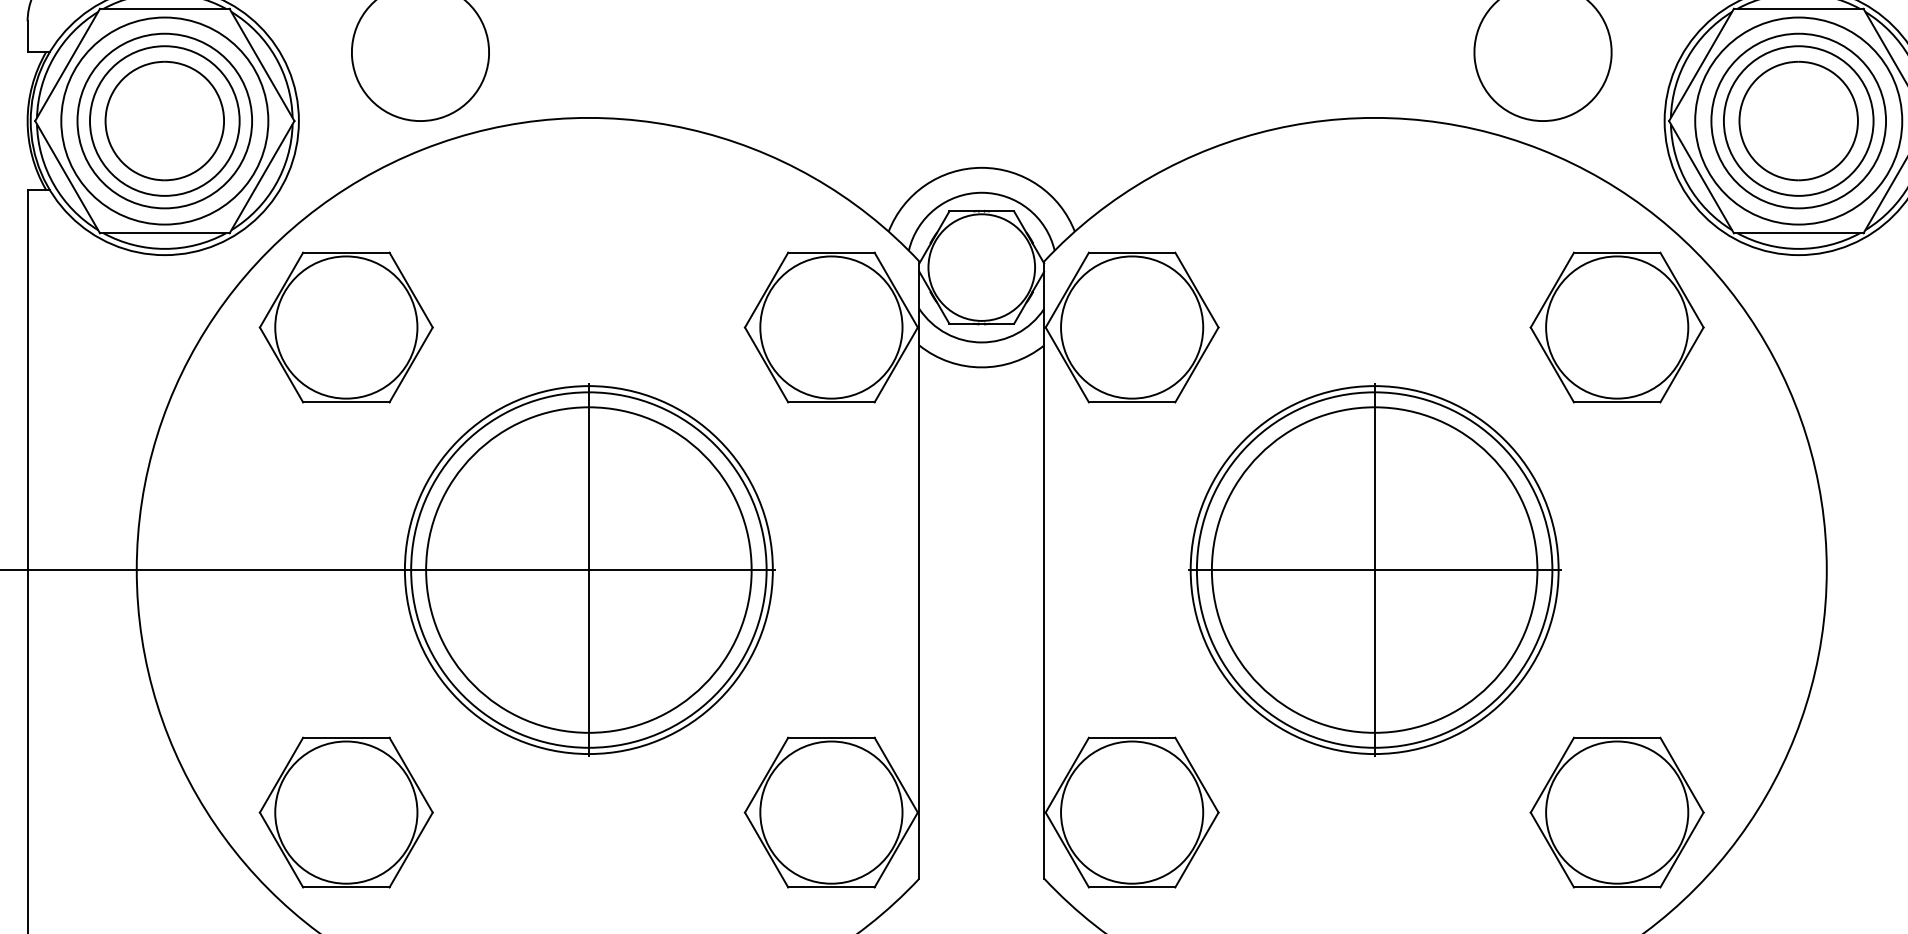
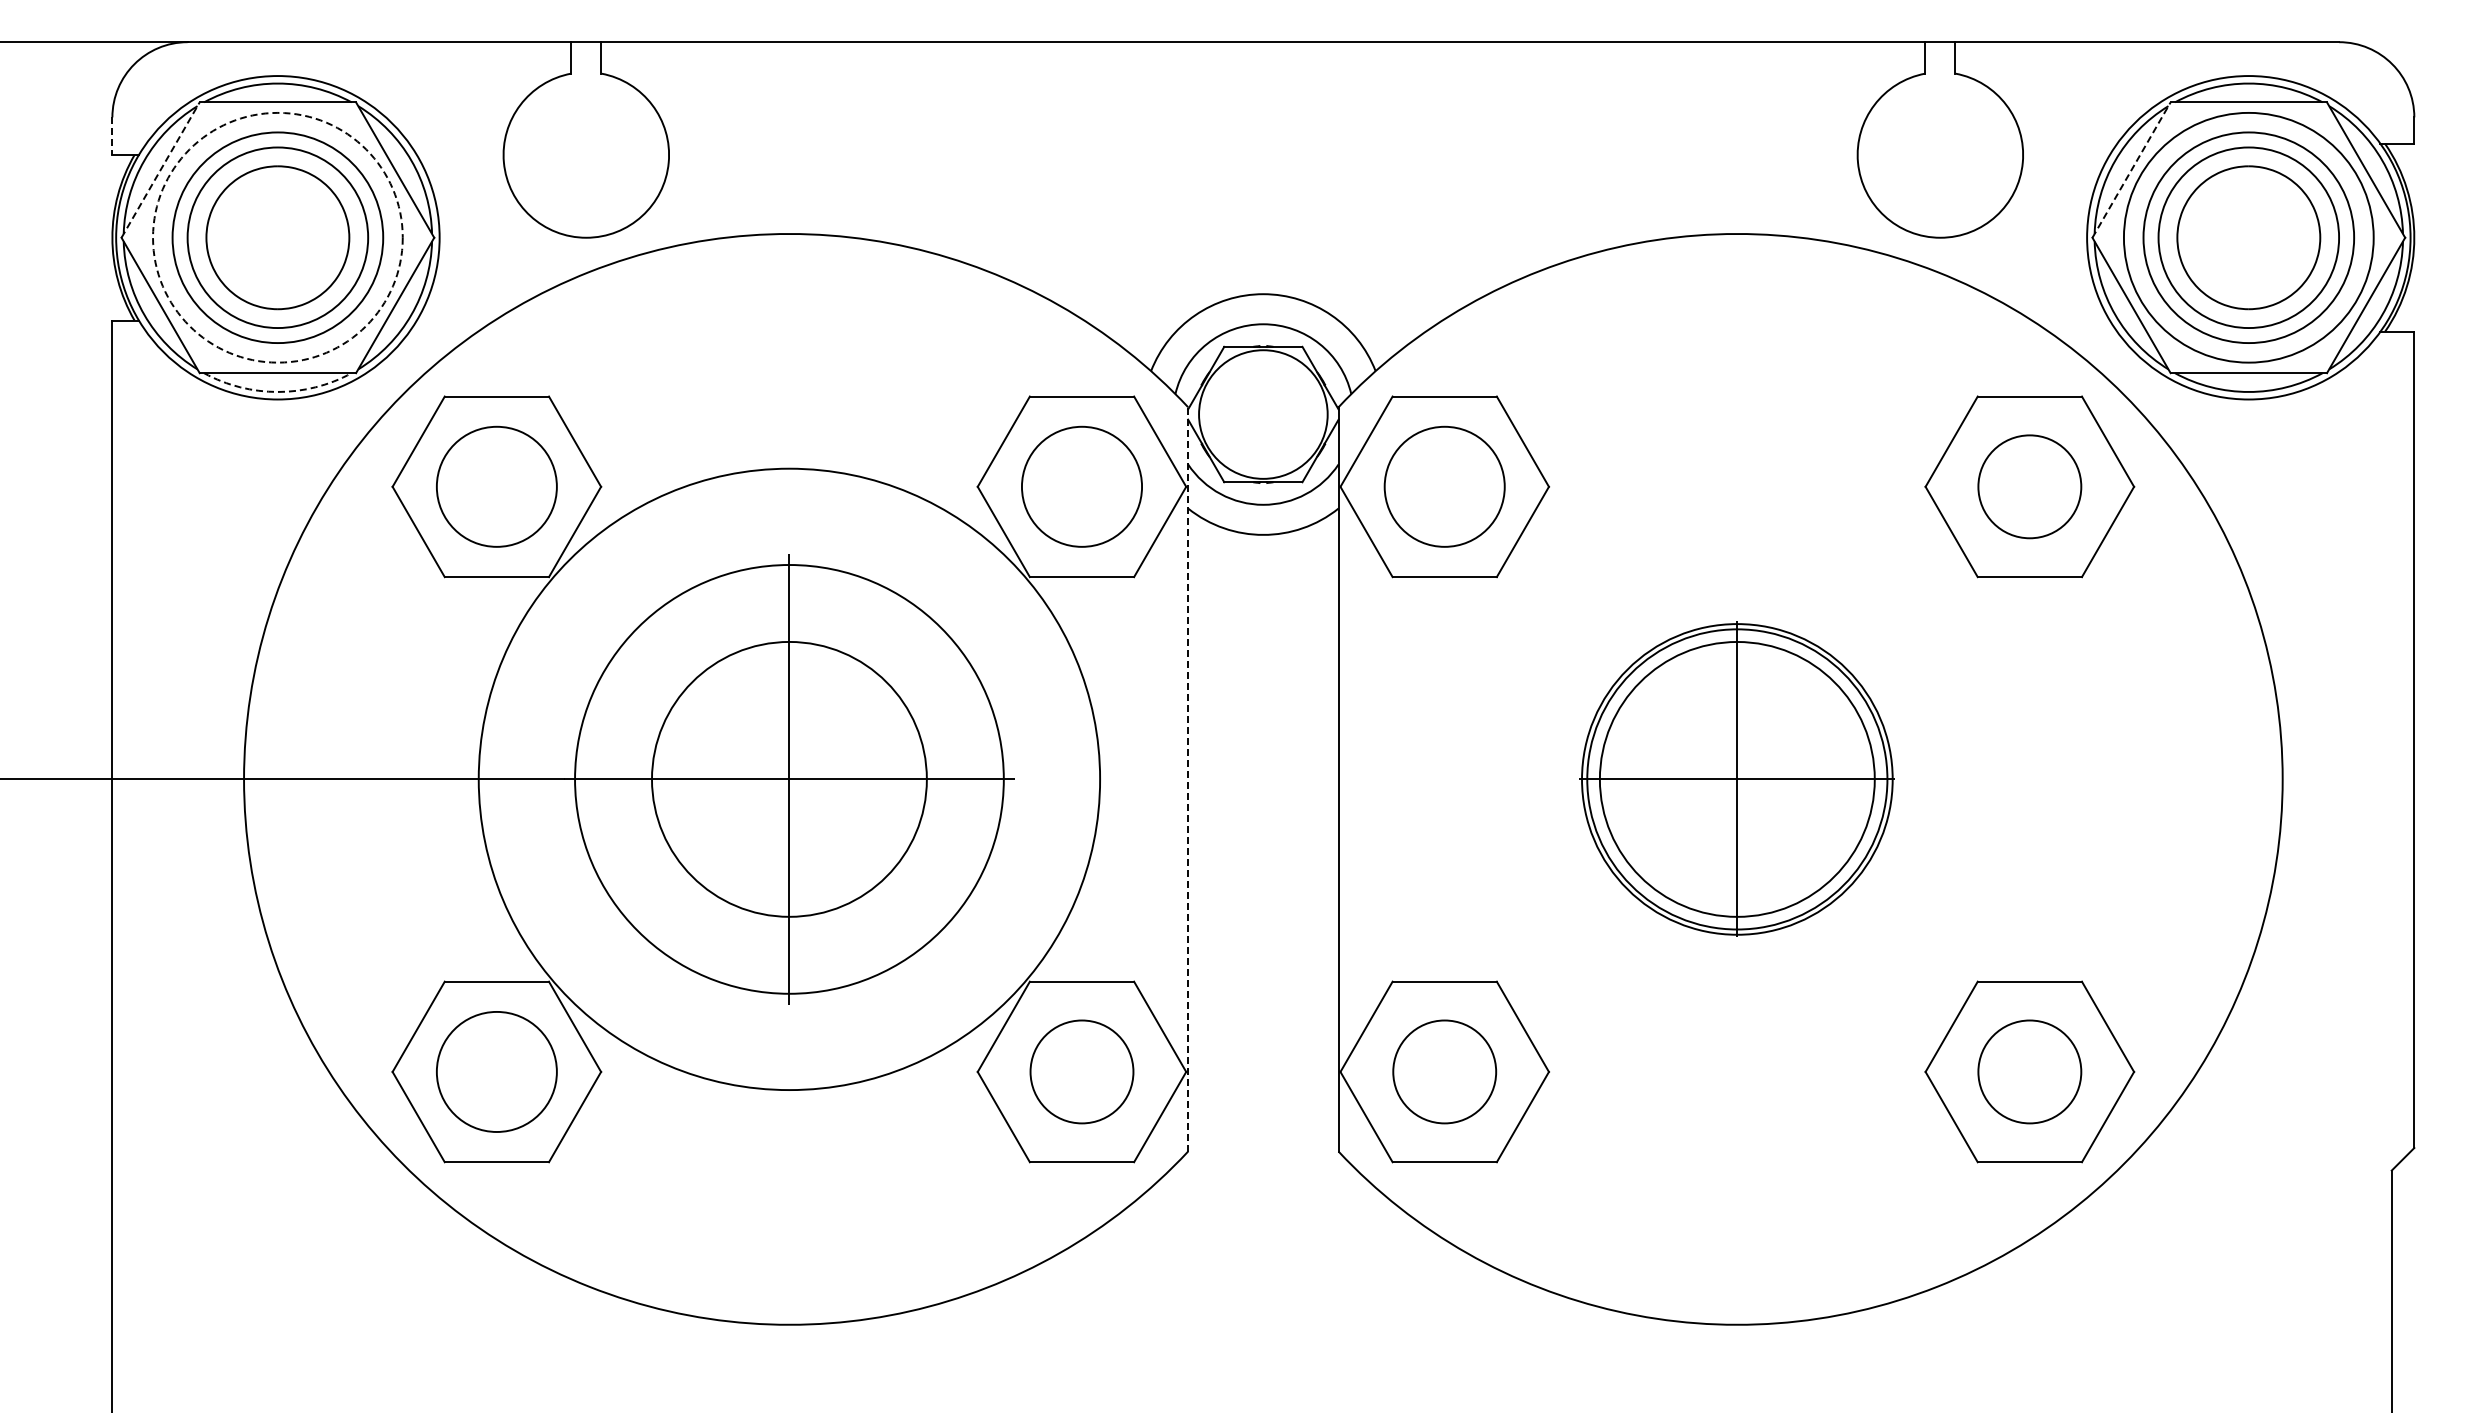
line: (27, 37) -> (112, 136), solid -> dashed
line: (67, 64) -> (160, 169), solid -> dashed
line: (1701, 64) -> (2131, 169), solid -> dashed
circle: (164, 120) -> (277, 237), solid -> dashed
arc: (164, 248) -> (277, 391), solid -> dashed
circle: (346, 327) -> (496, 486), size x0.7
circle: (831, 327) -> (1081, 486), size x0.7
circle: (1131, 327) -> (1444, 486), size x0.7
circle: (1616, 327) -> (2029, 486), size x0.6
line: (919, 569) -> (1188, 778), solid -> dashed
circle: (588, 570) -> (789, 779), size x0.7
circle: (588, 570) -> (789, 779), size x1.4
part: (1374, 570) -> (1737, 779), size x0.7
circle: (346, 812) -> (496, 1071), size x0.7
circle: (831, 812) -> (1081, 1071), size x0.6
circle: (1131, 812) -> (1444, 1071), size x0.6
circle: (1616, 812) -> (2029, 1071), size x0.6

